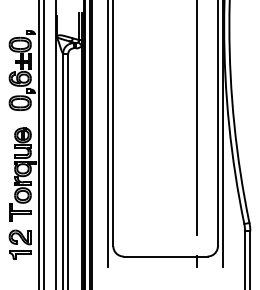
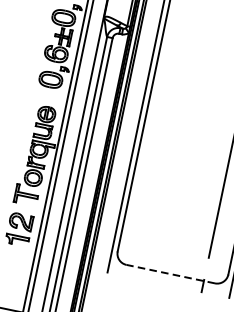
line: (165, 256) -> (170, 274), solid -> dashed

